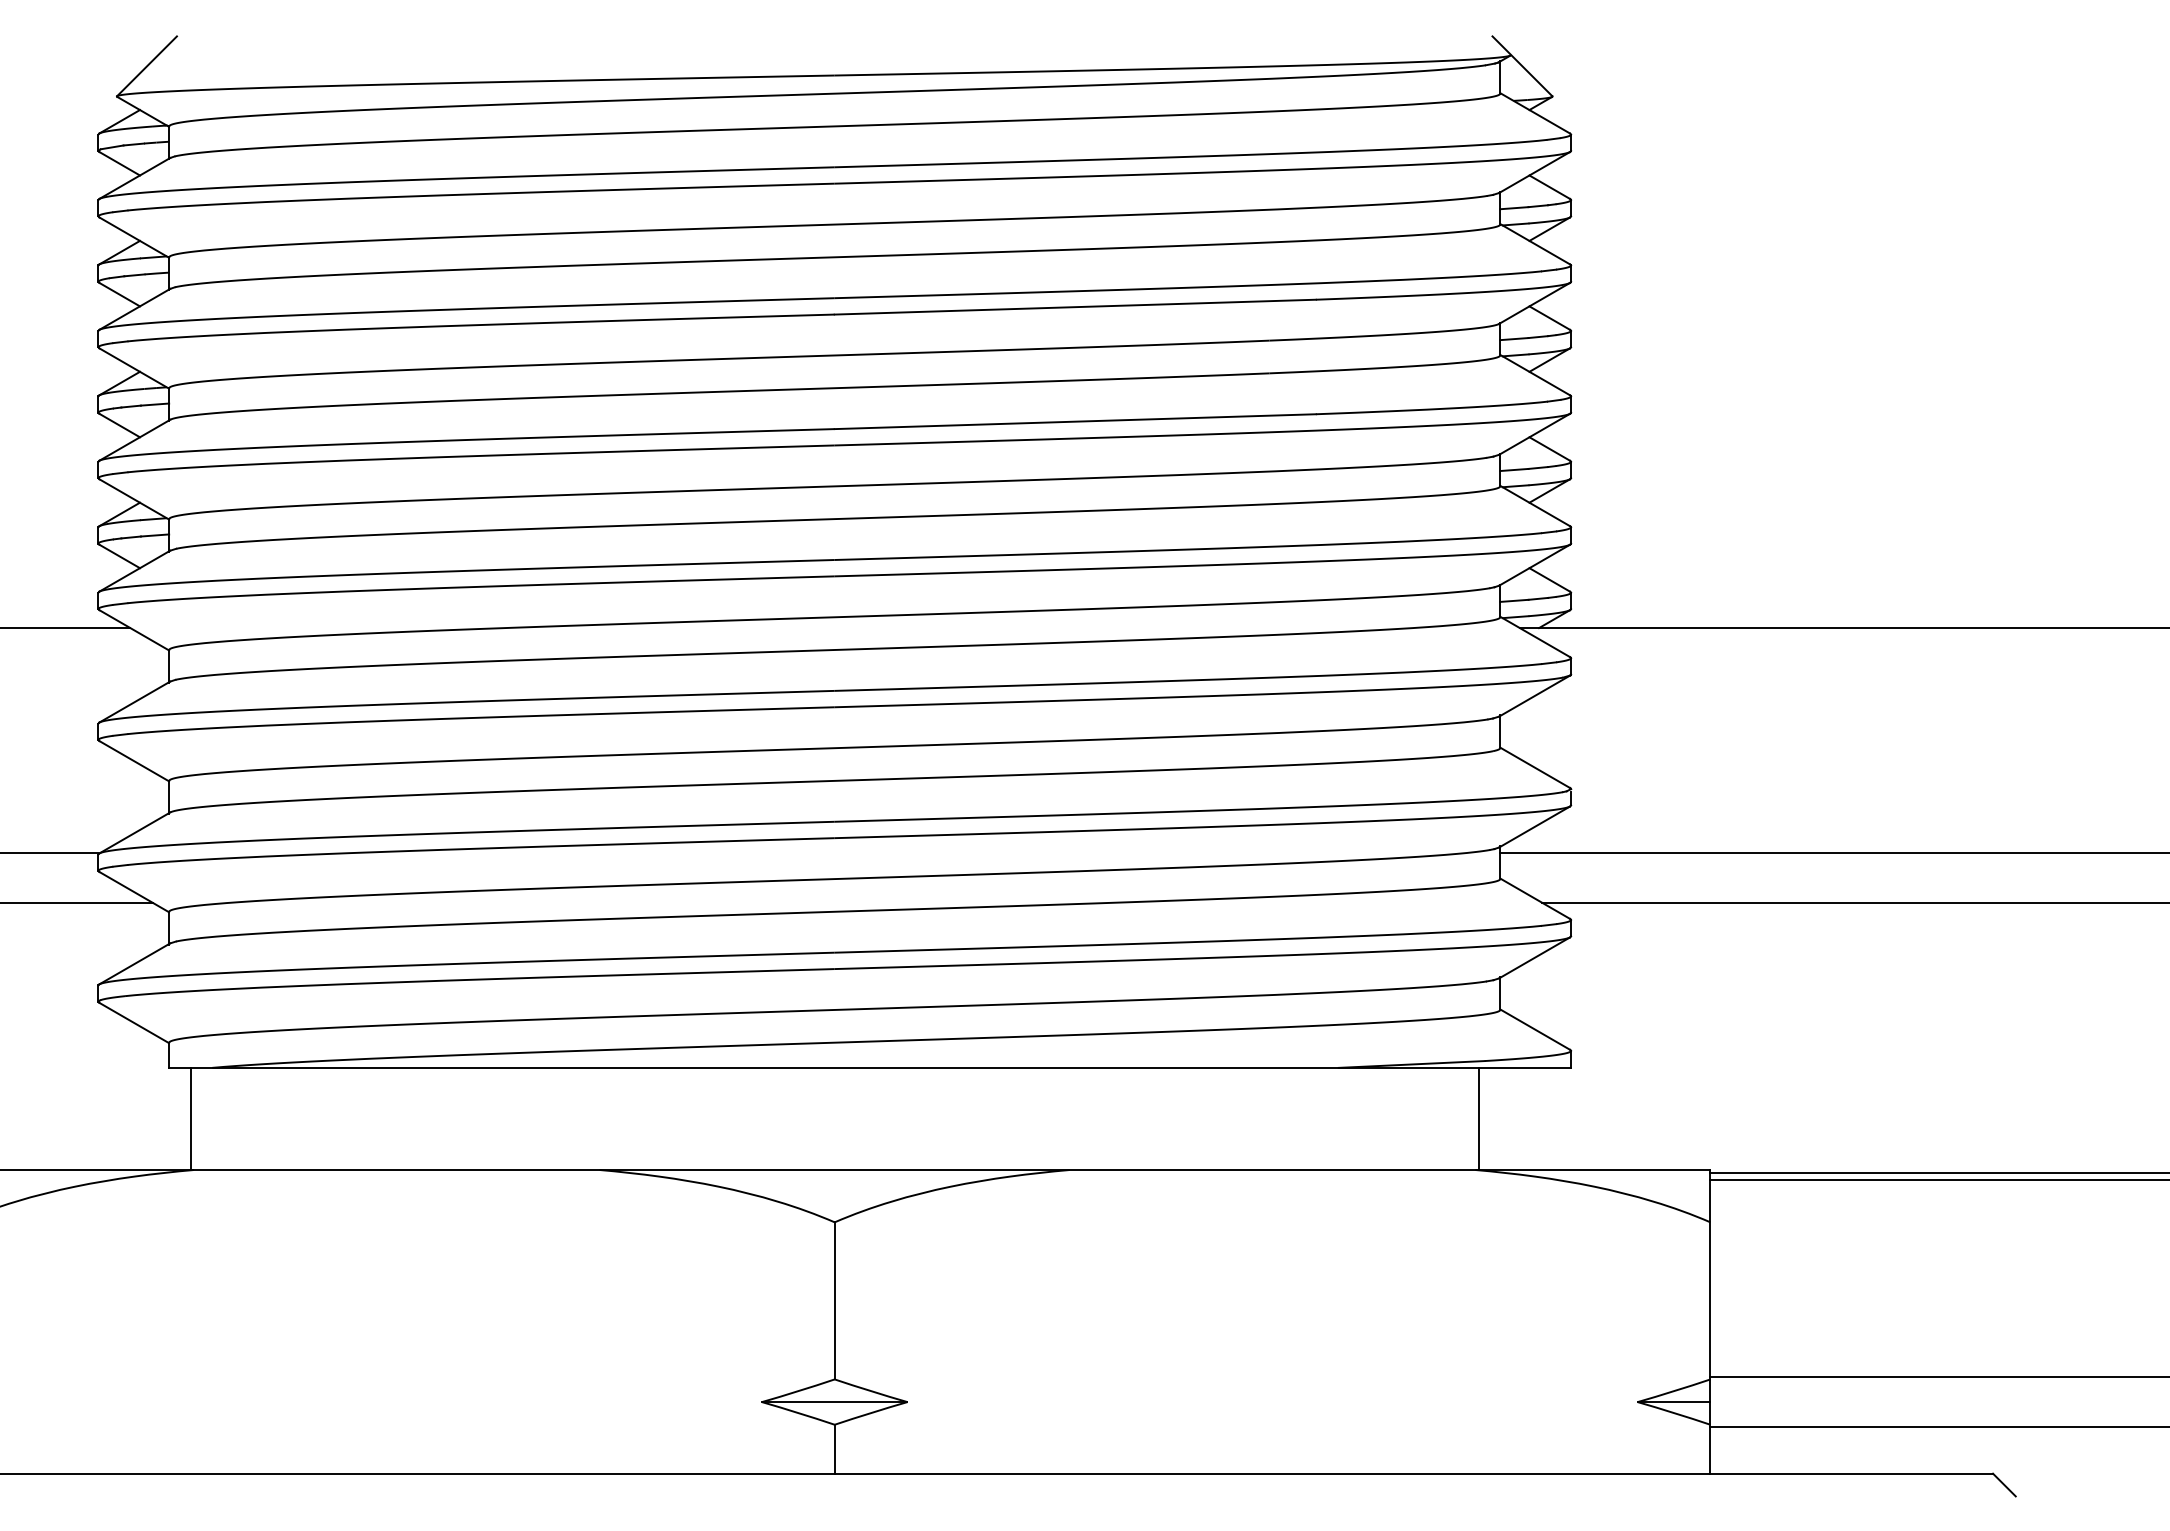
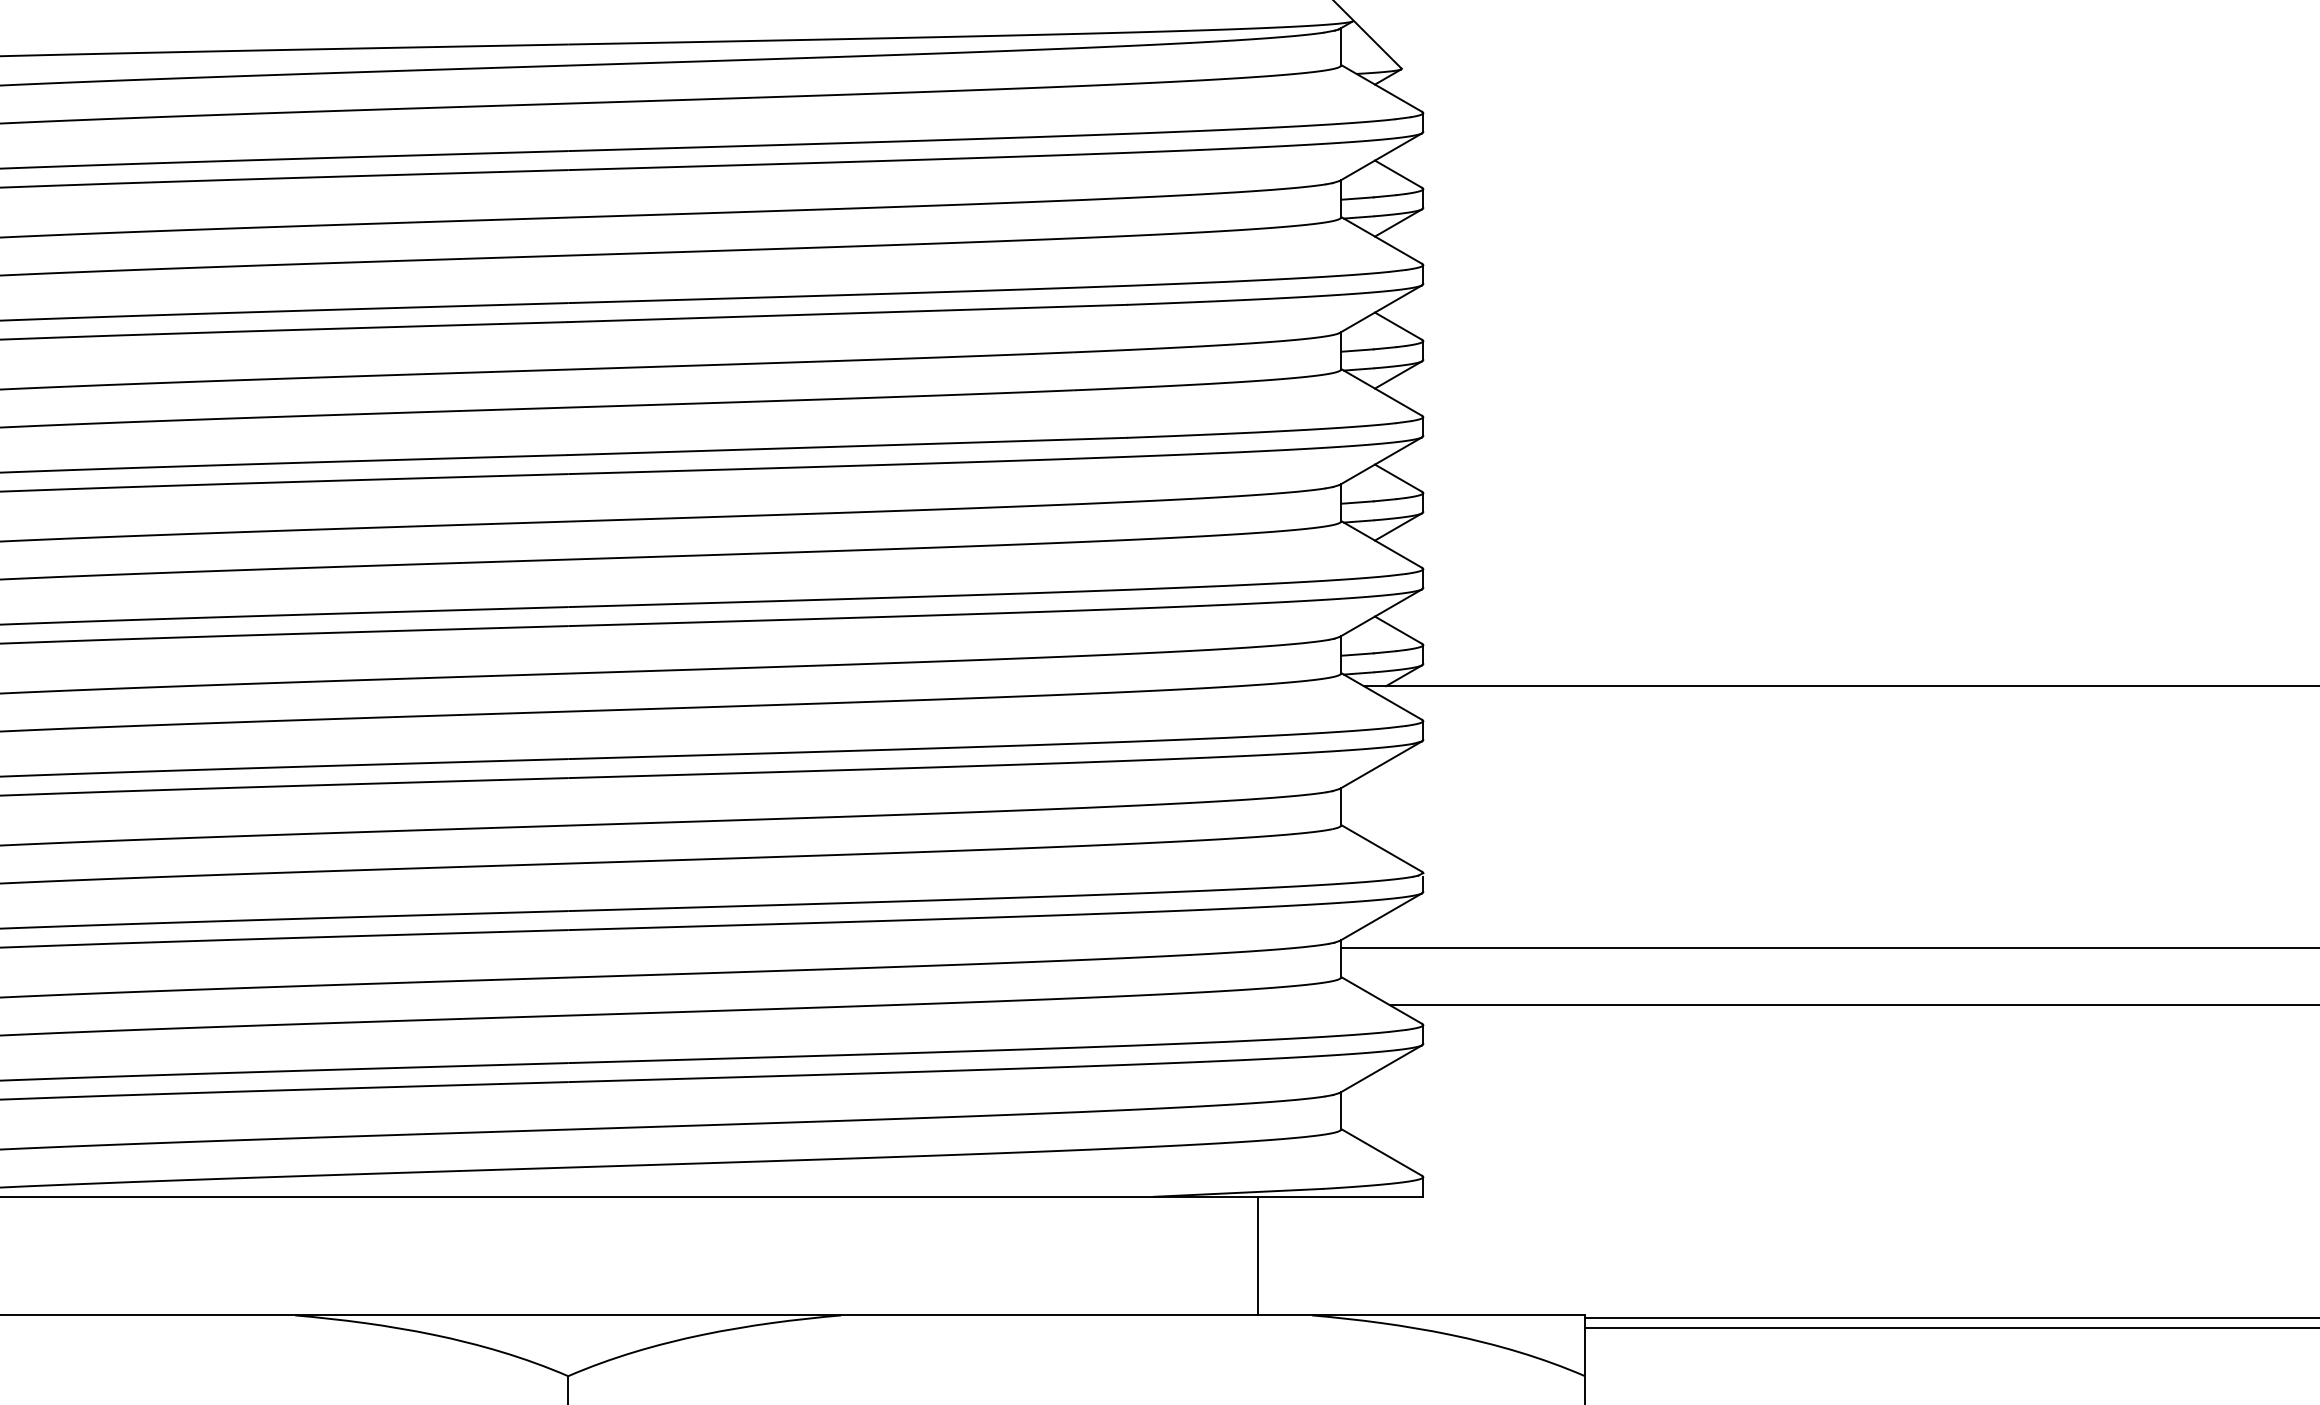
line: (1478, 1118) -> (1257, 1255), moved

